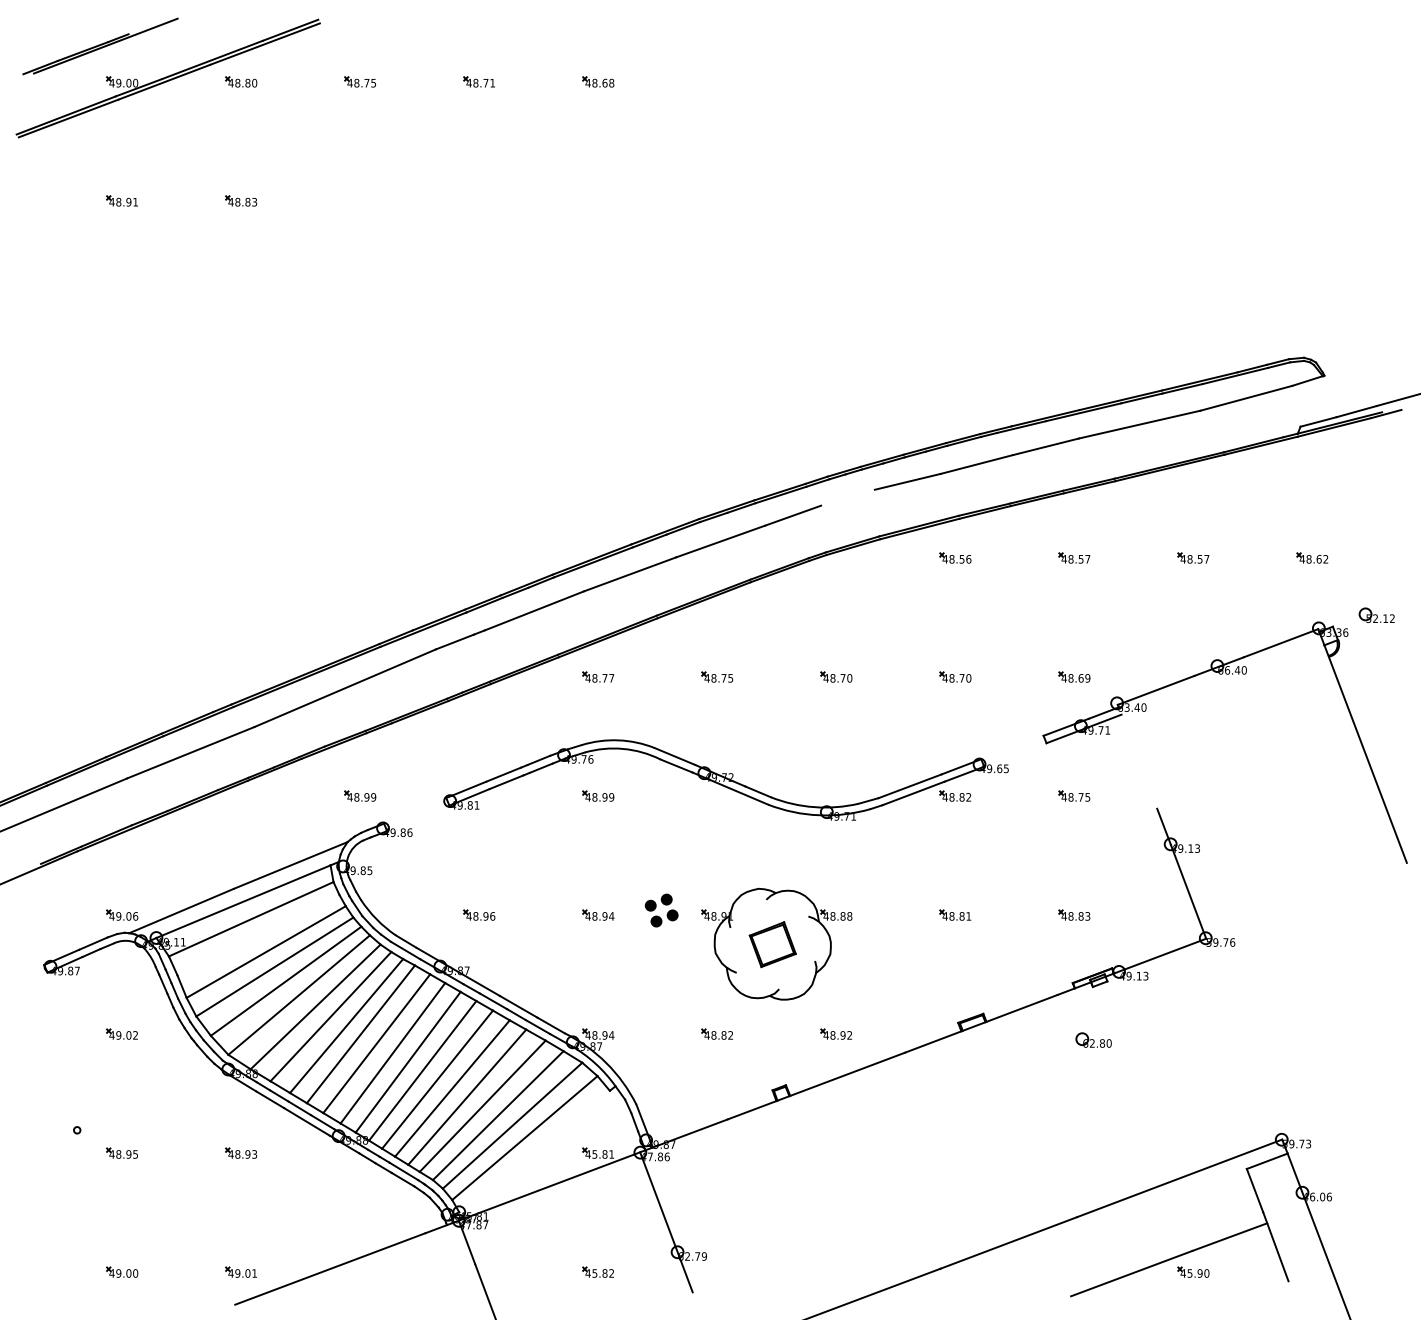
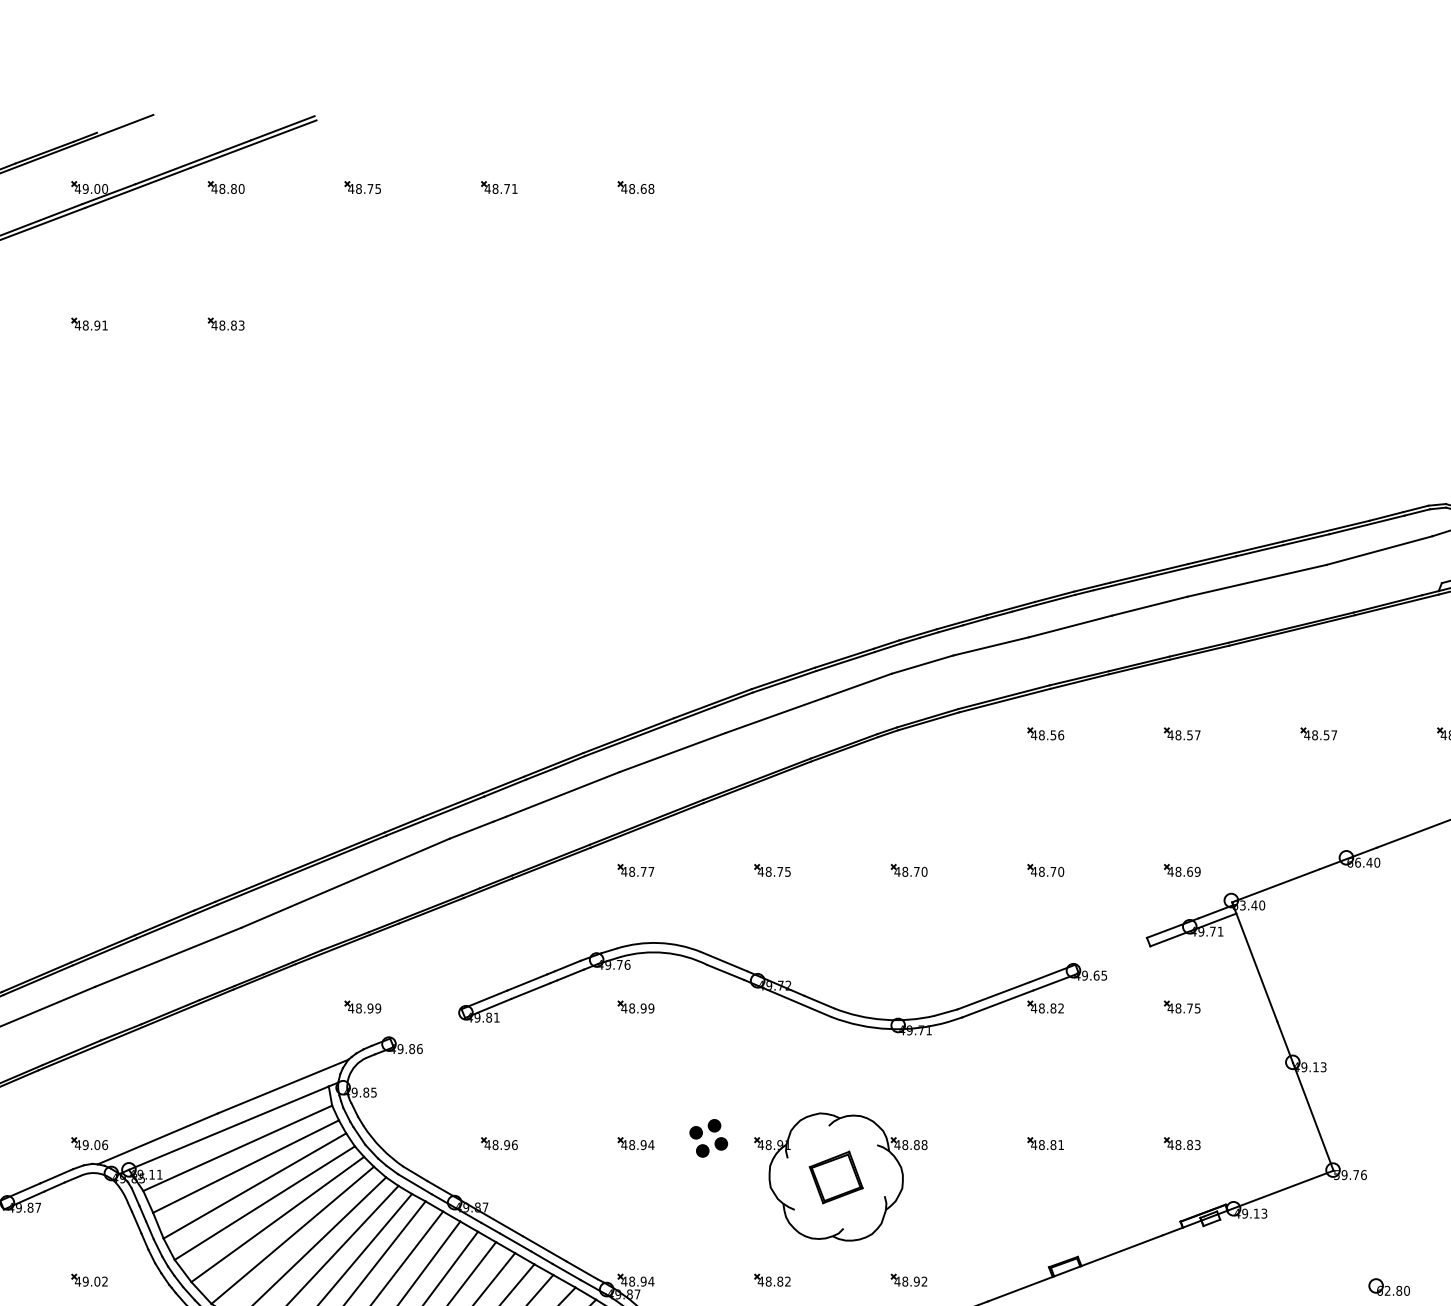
line: (847, 497) -> (921, 664), added
line: (1137, 757) -> (1254, 962), added
line: (258, 934) -> (246, 1165), added
part: (1093, 1039) -> (1388, 1286), moved

